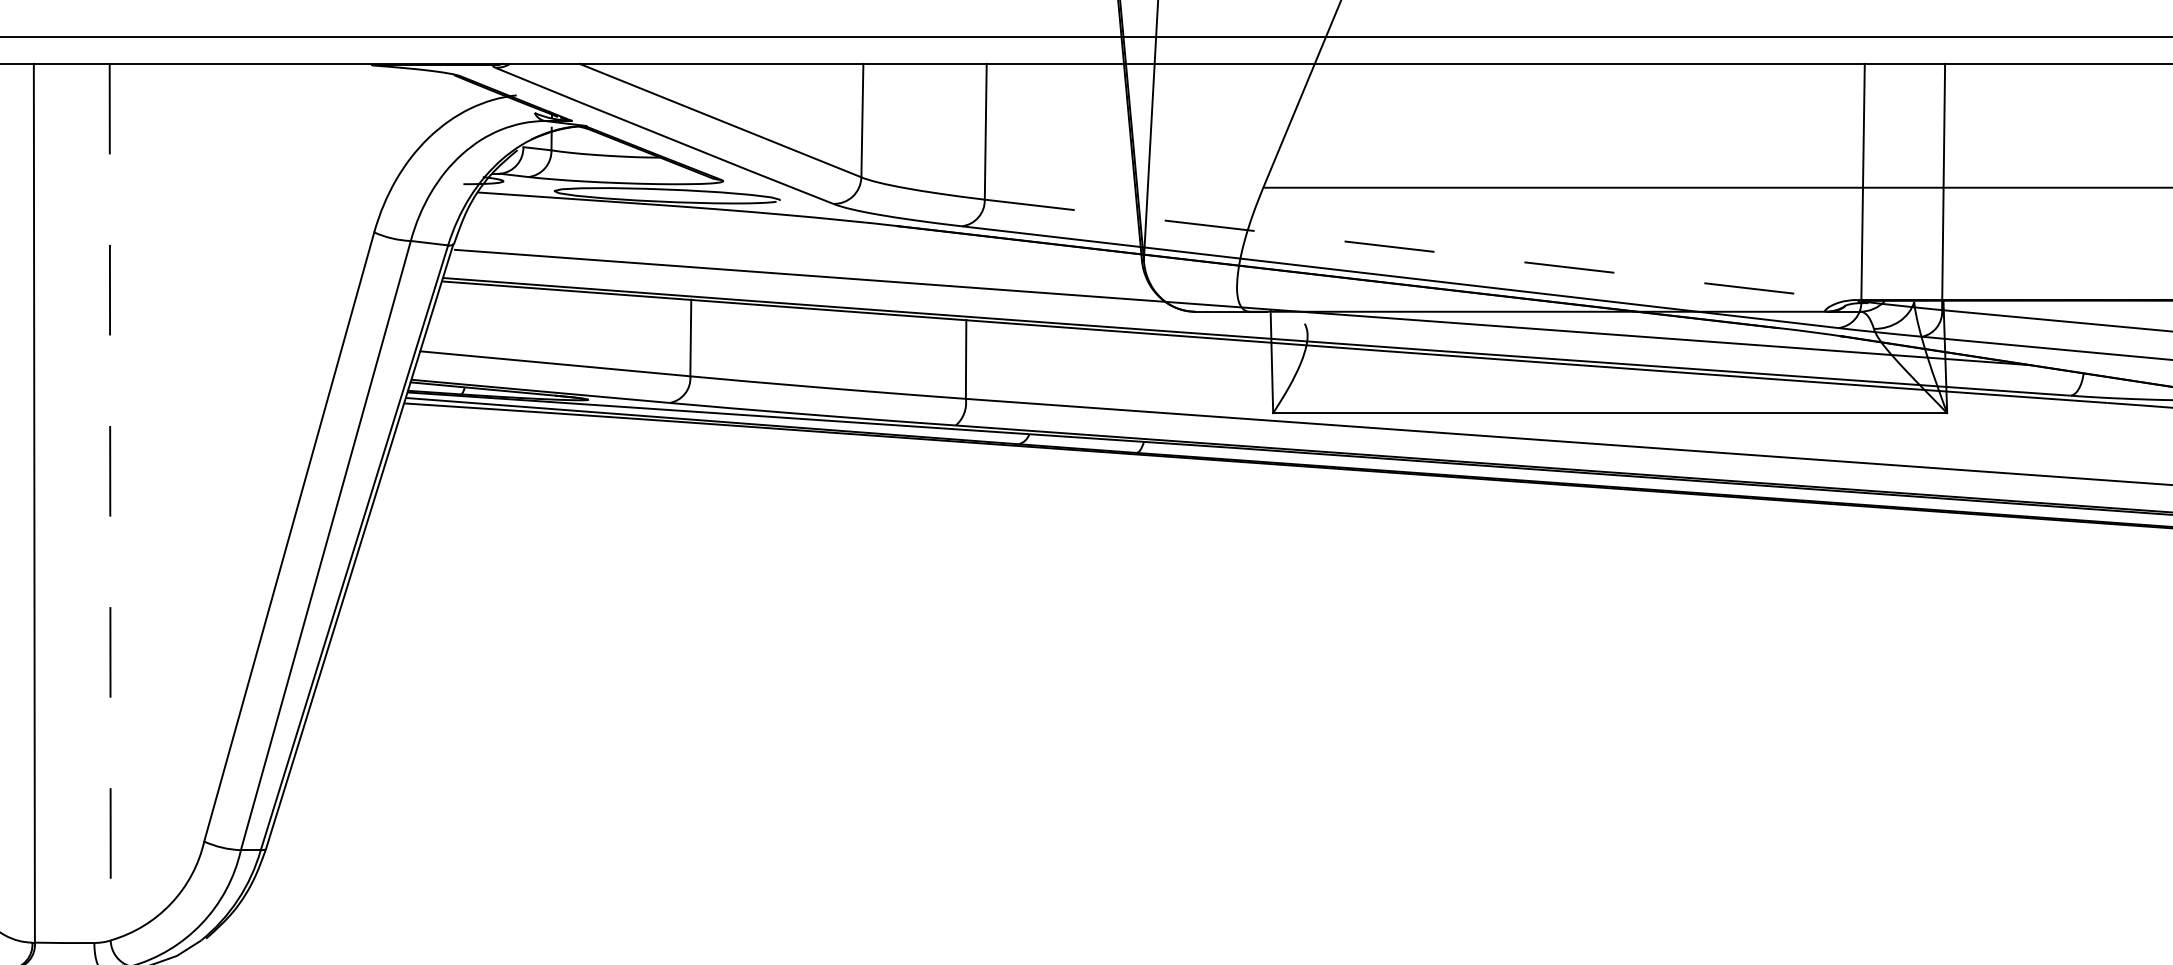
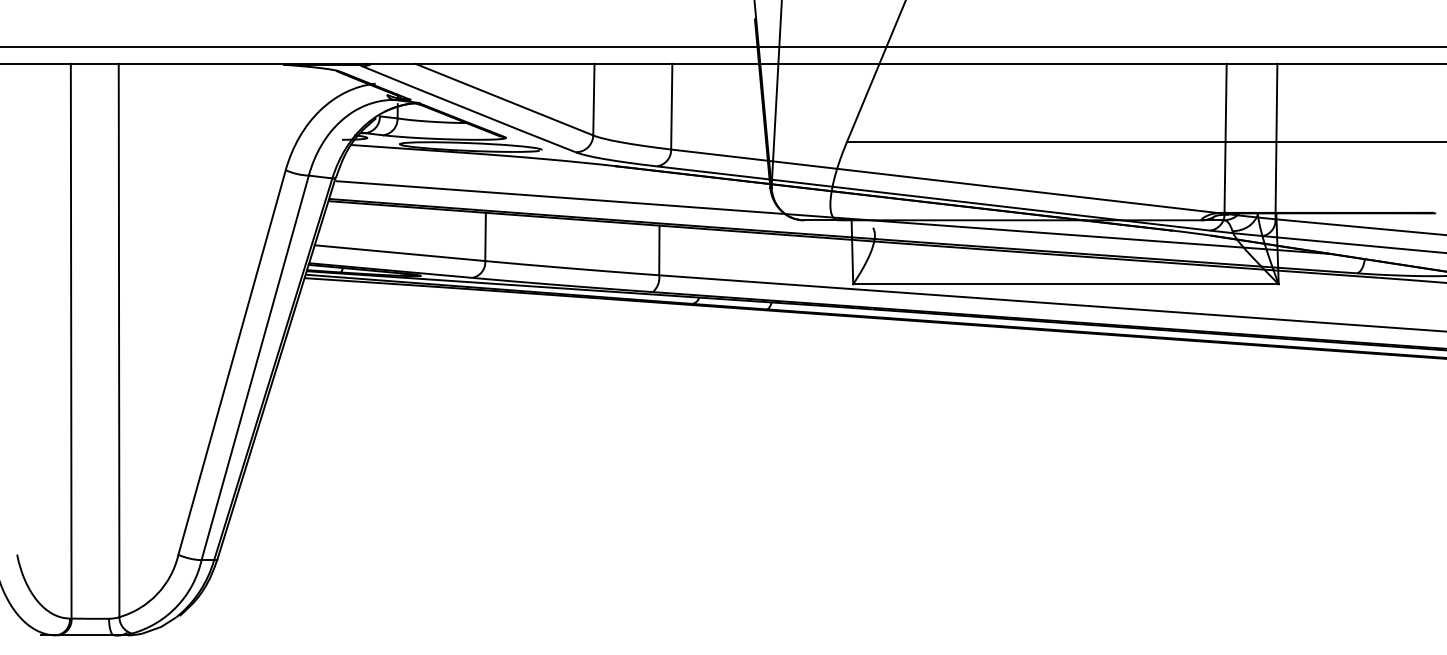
line: (1422, 250) -> (947, 181), dashed -> solid
line: (110, 502) -> (119, 340), dashed -> solid

